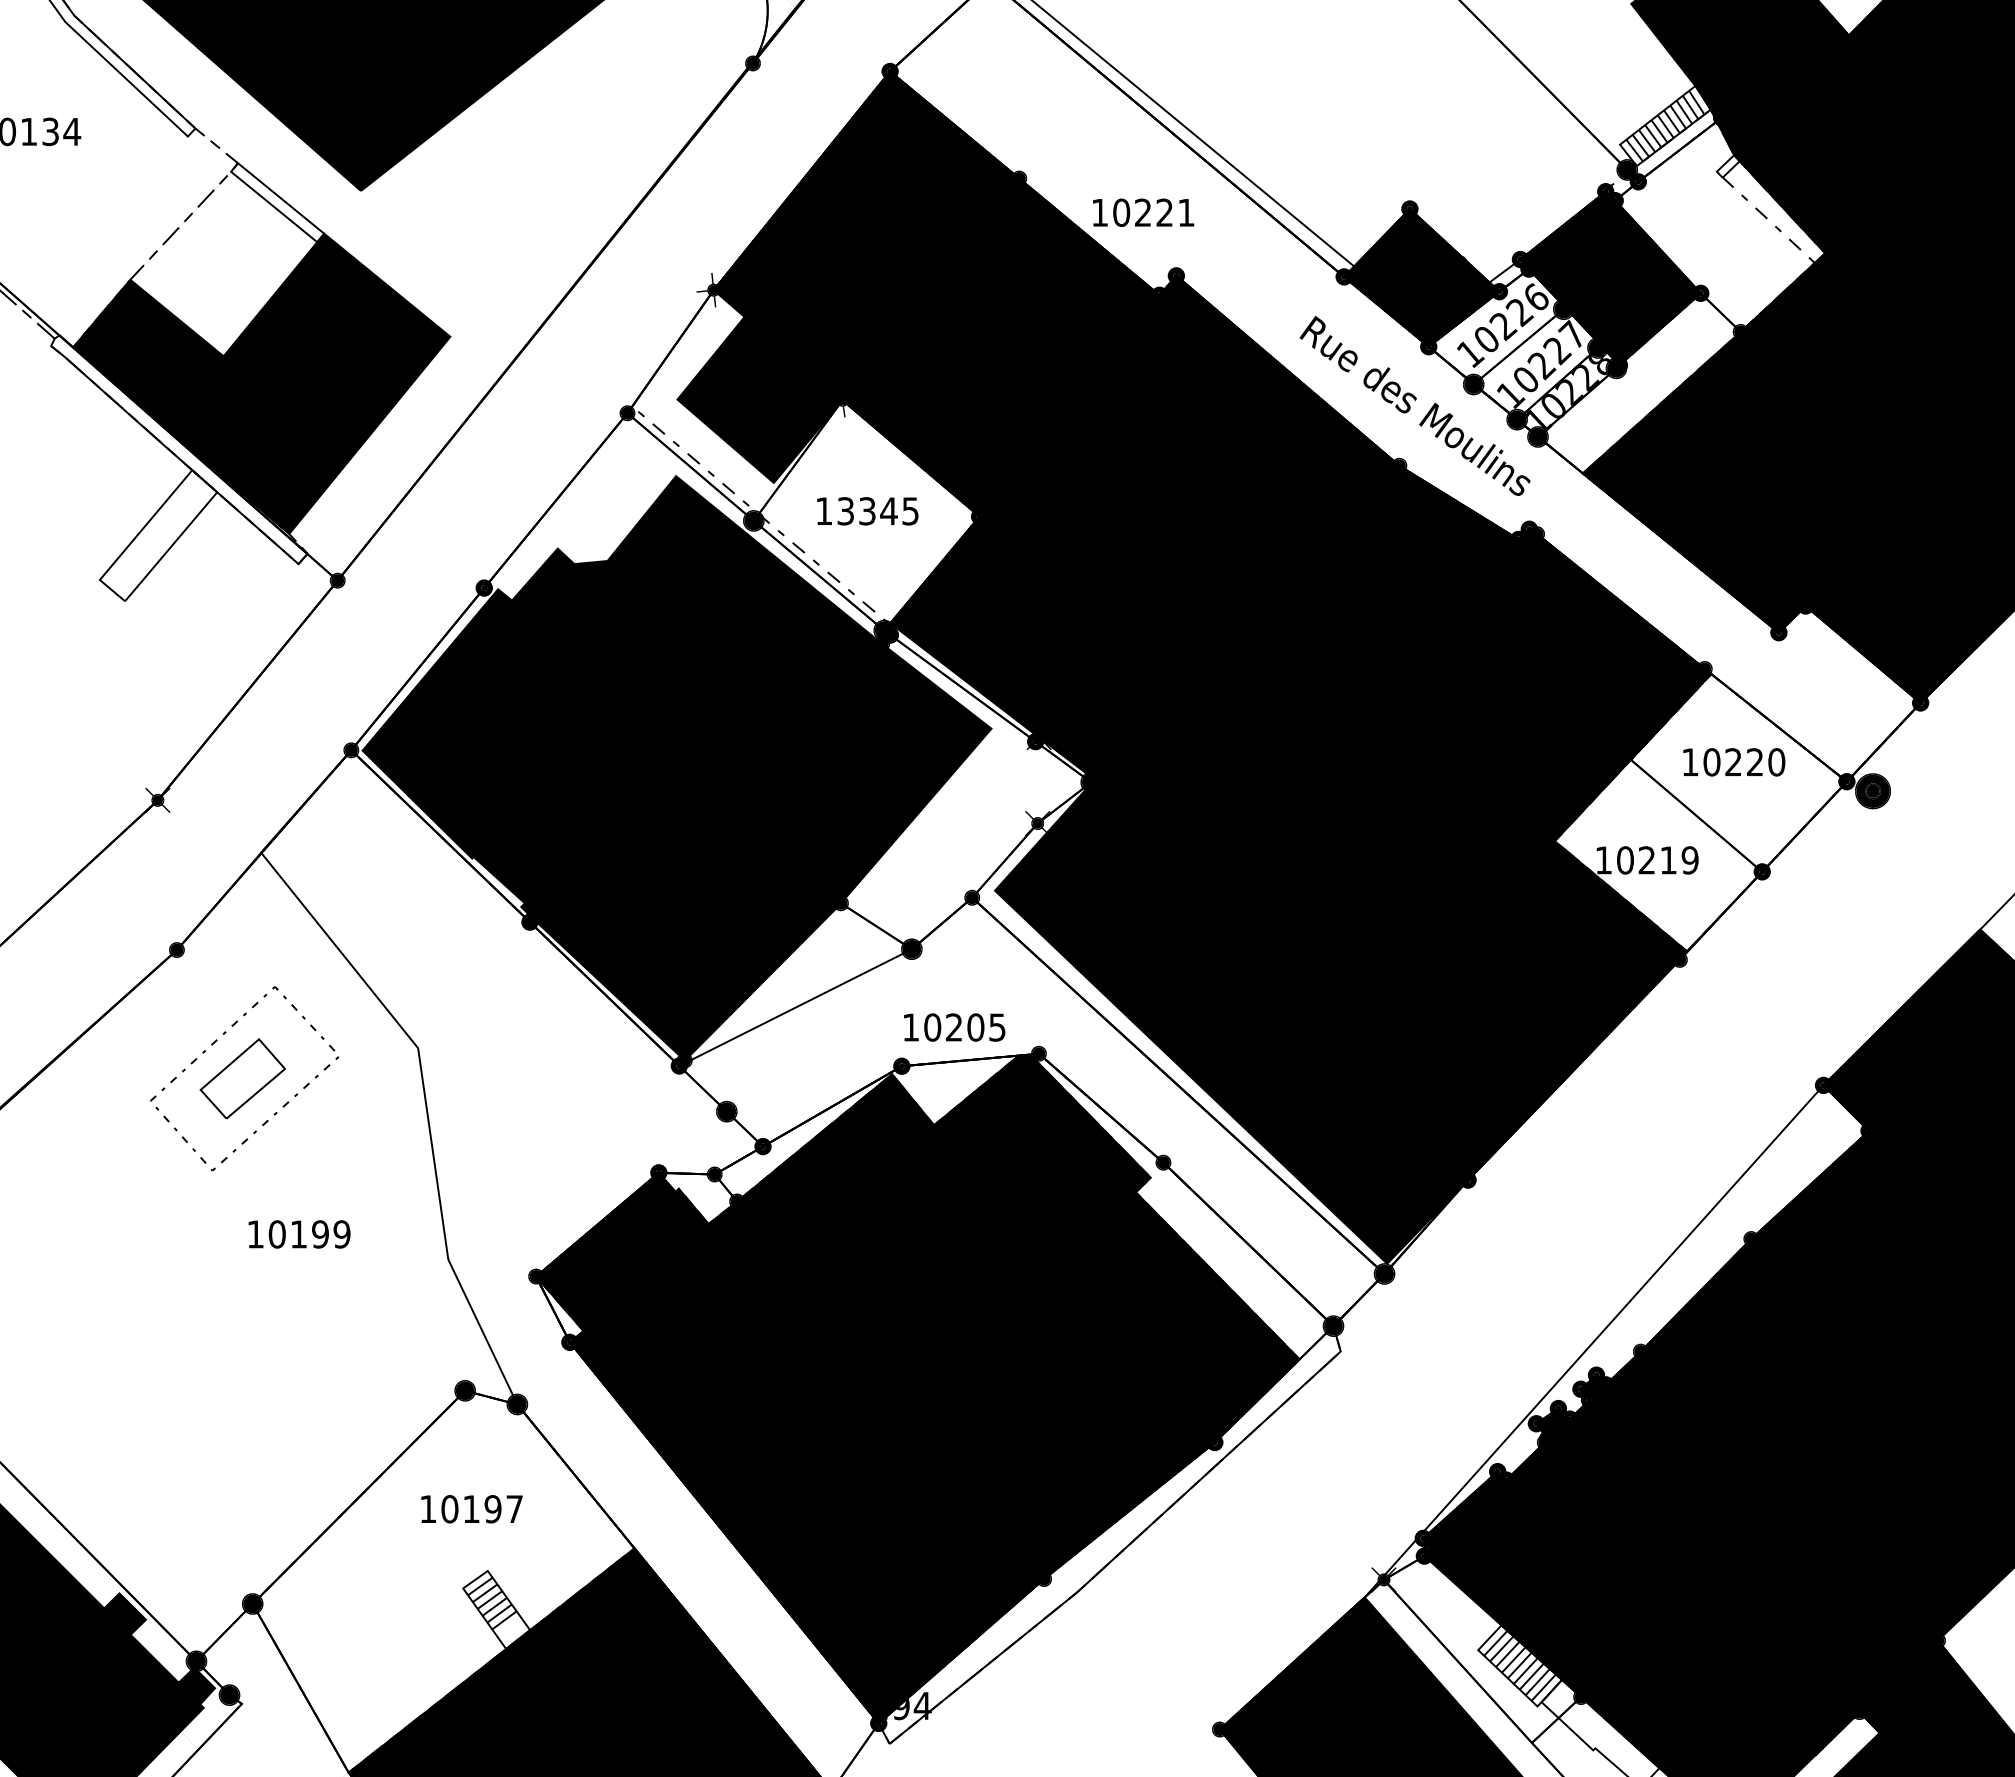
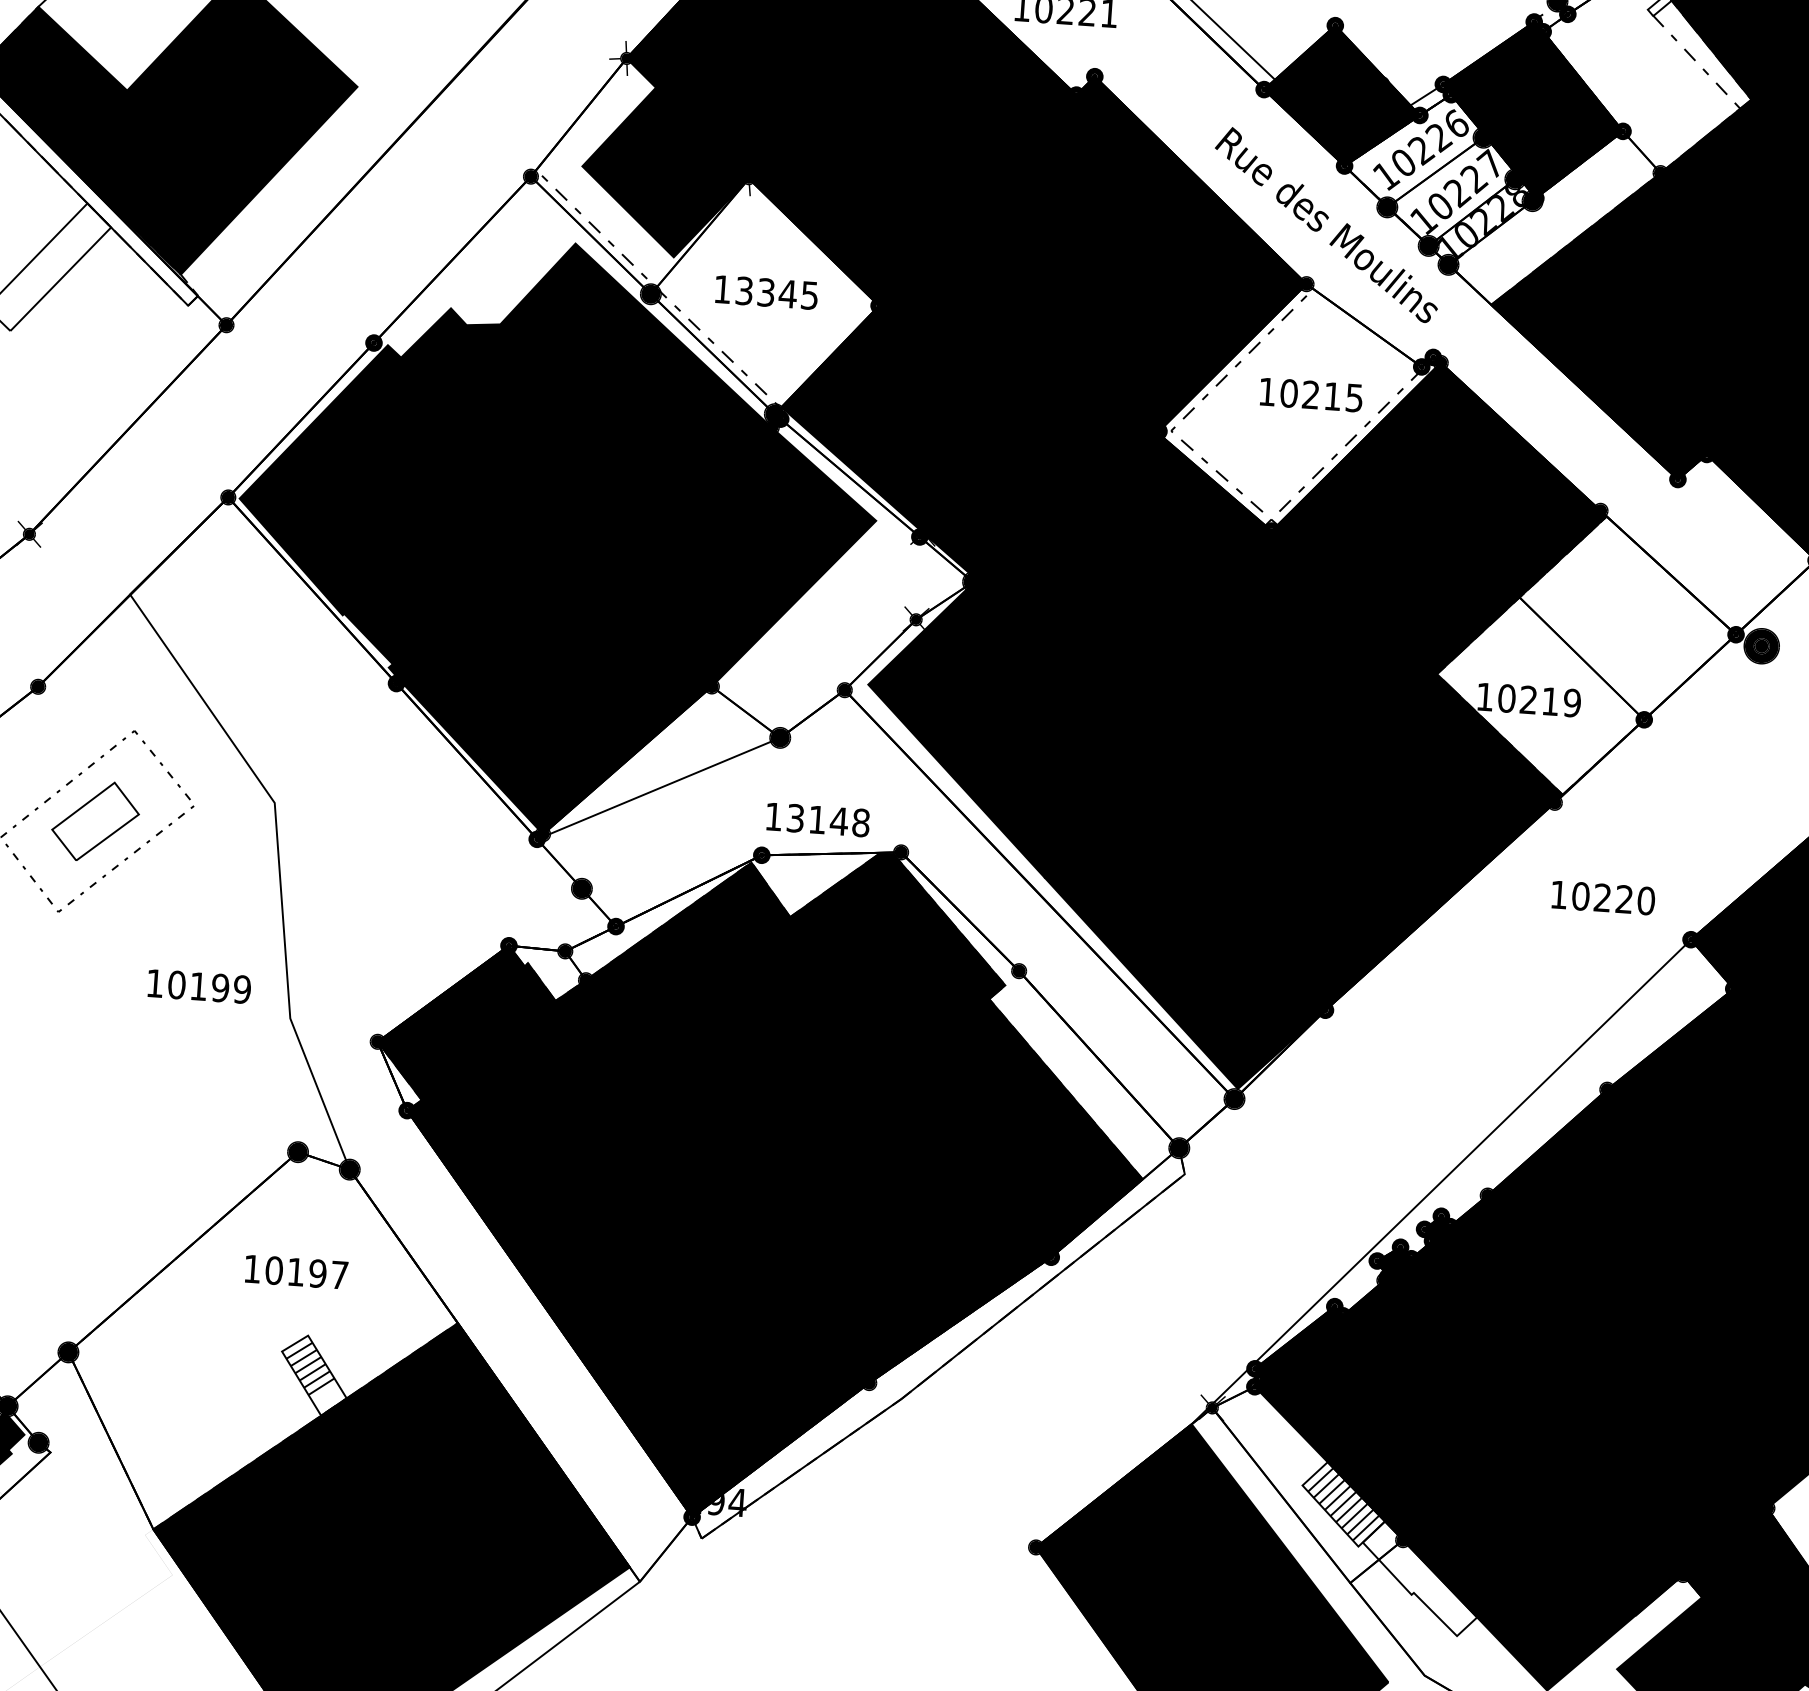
fill: (1399, 588) -> (1298, 408), removed
text: (1734, 762) -> (1603, 898), moved
text: (964, 1027) -> (827, 820), 10205 -> 13148
text: (299, 1234) -> (199, 986), moved

